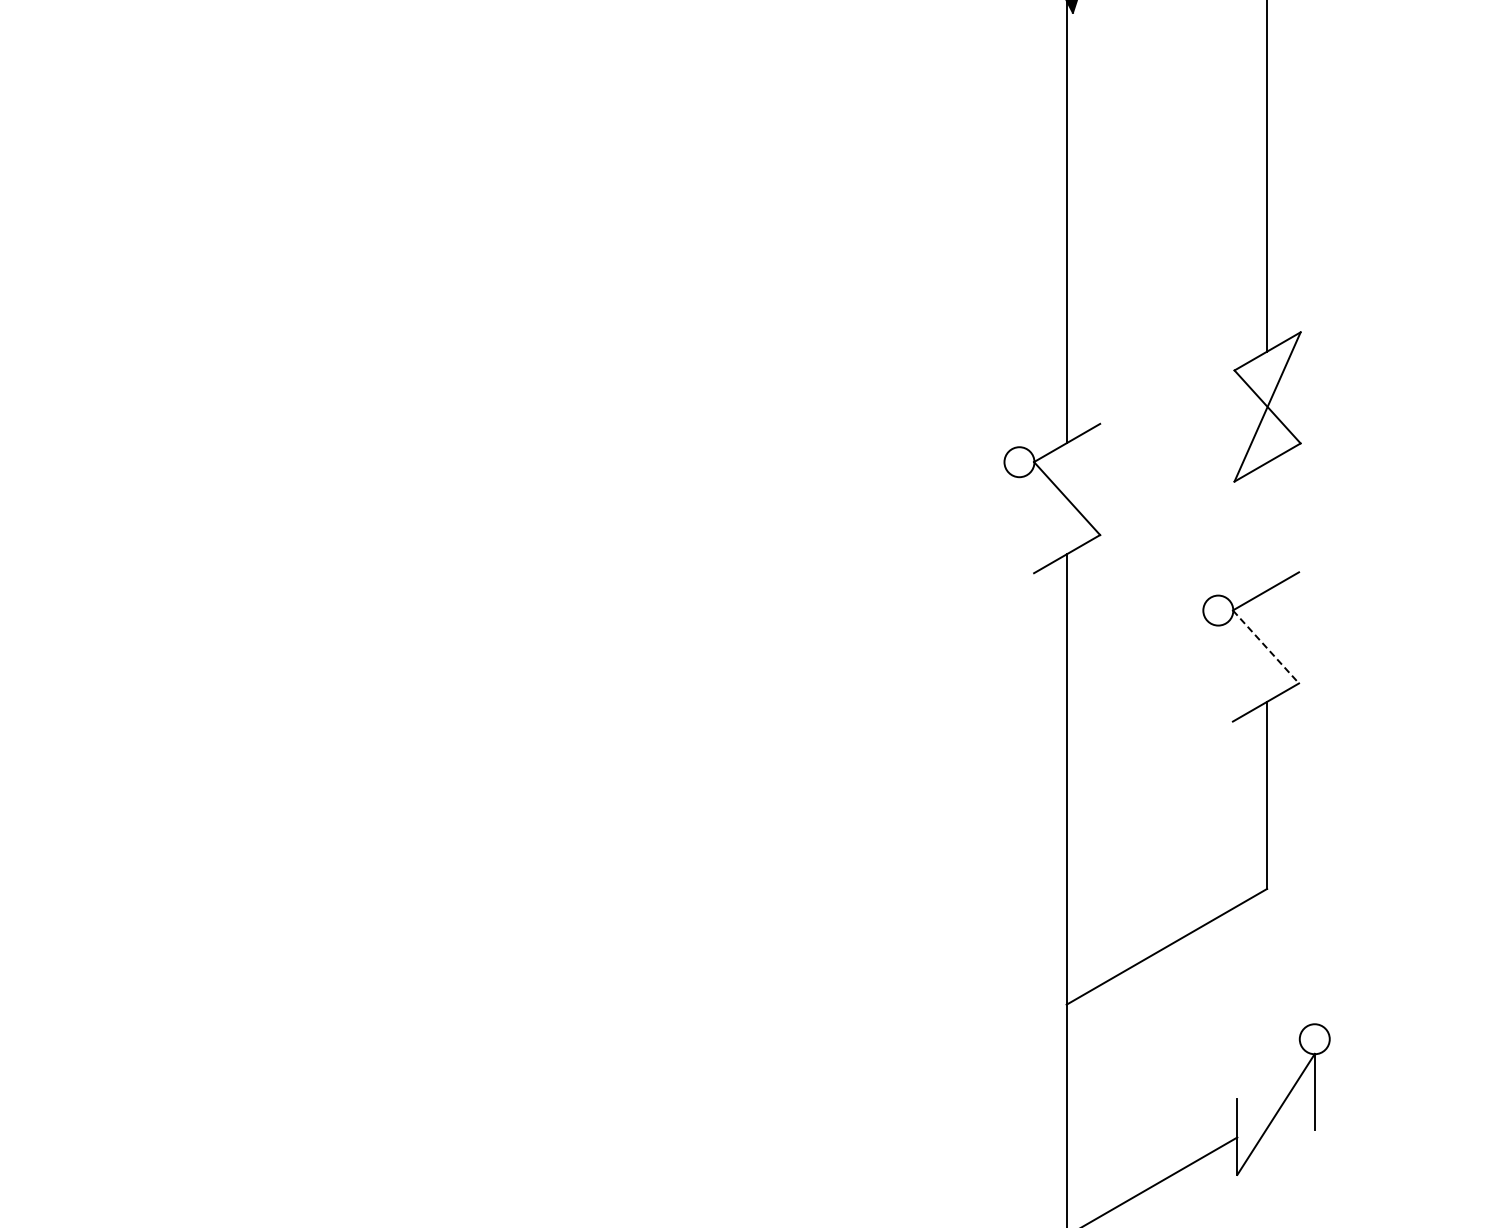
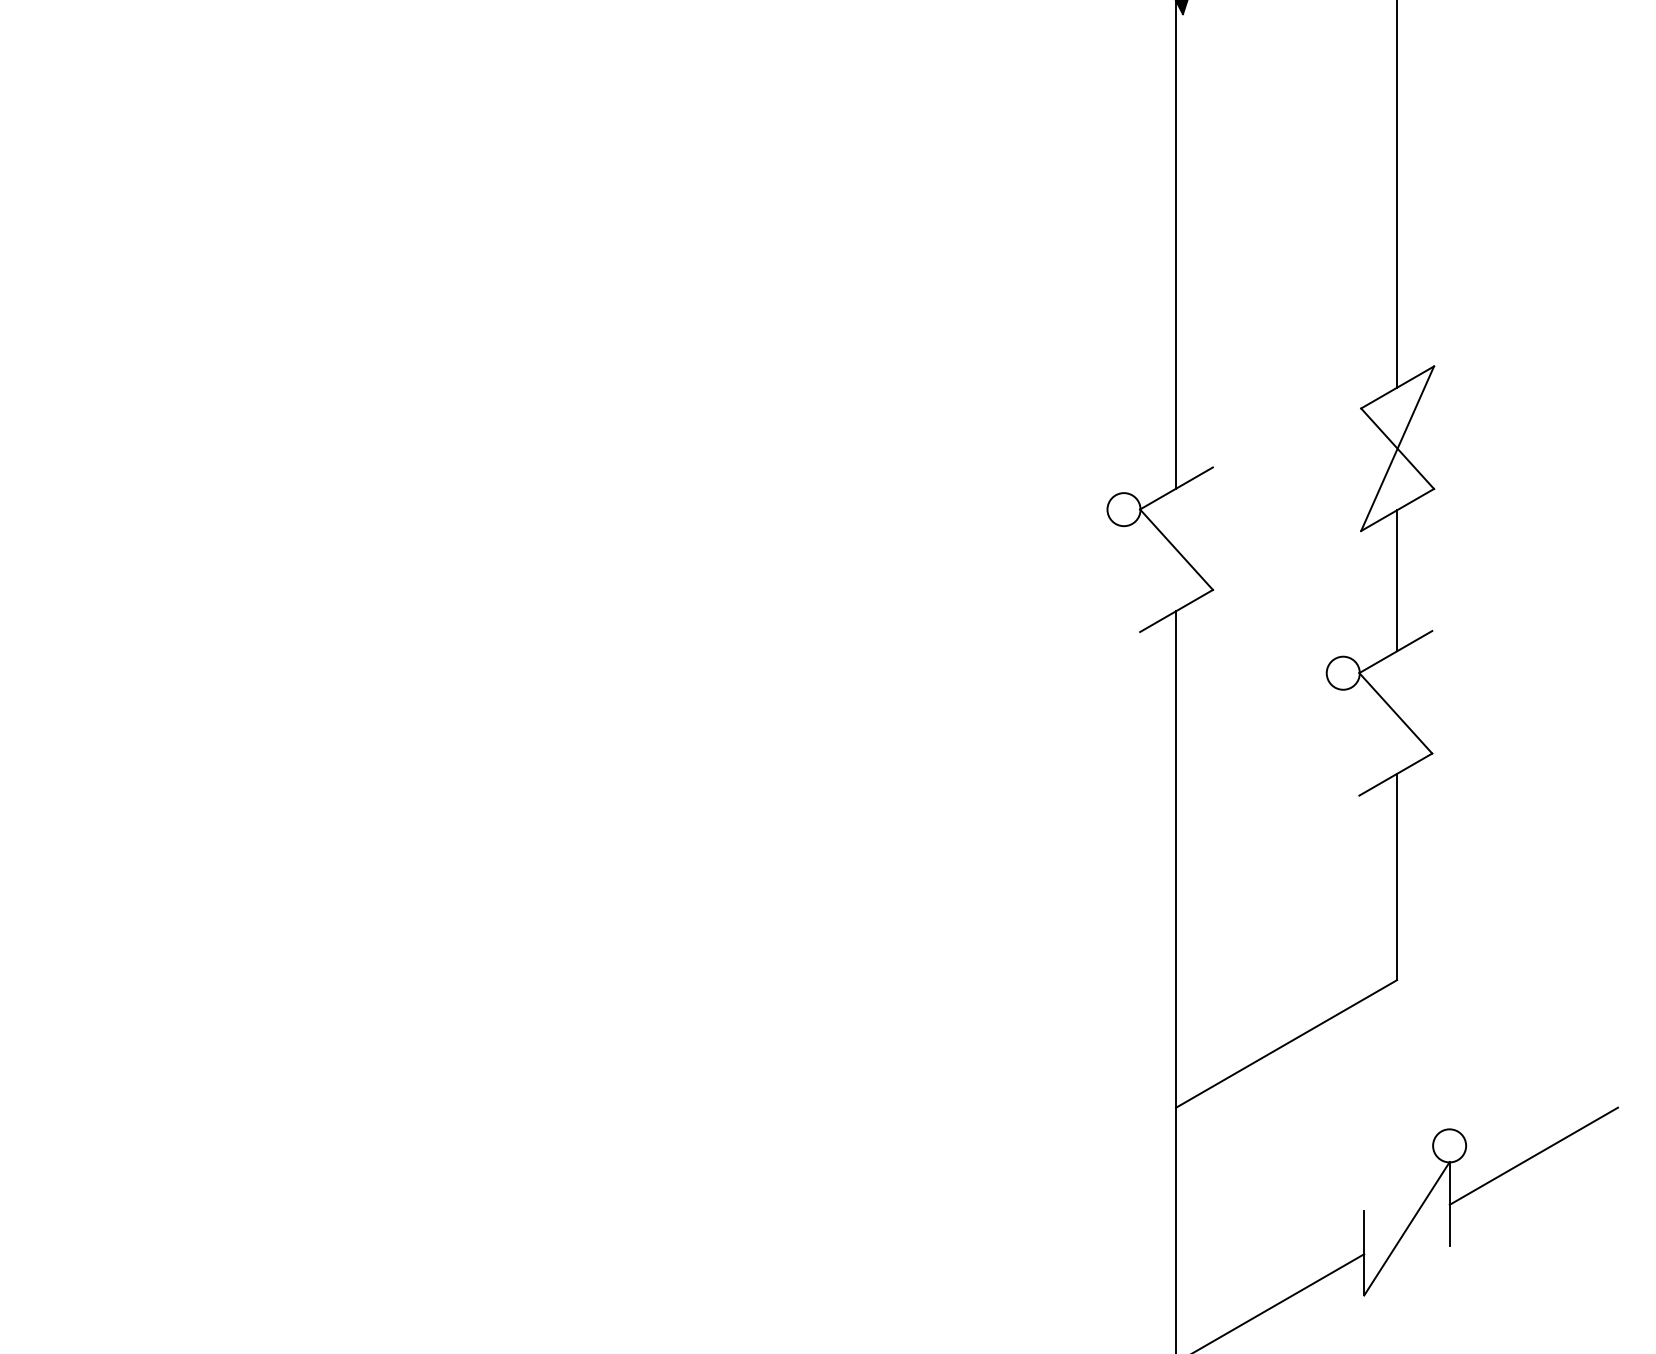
line: (1267, 526) -> (1397, 580), added
line: (1266, 647) -> (1396, 713), dashed -> solid
line: (1390, 1048) -> (1533, 1156), added

